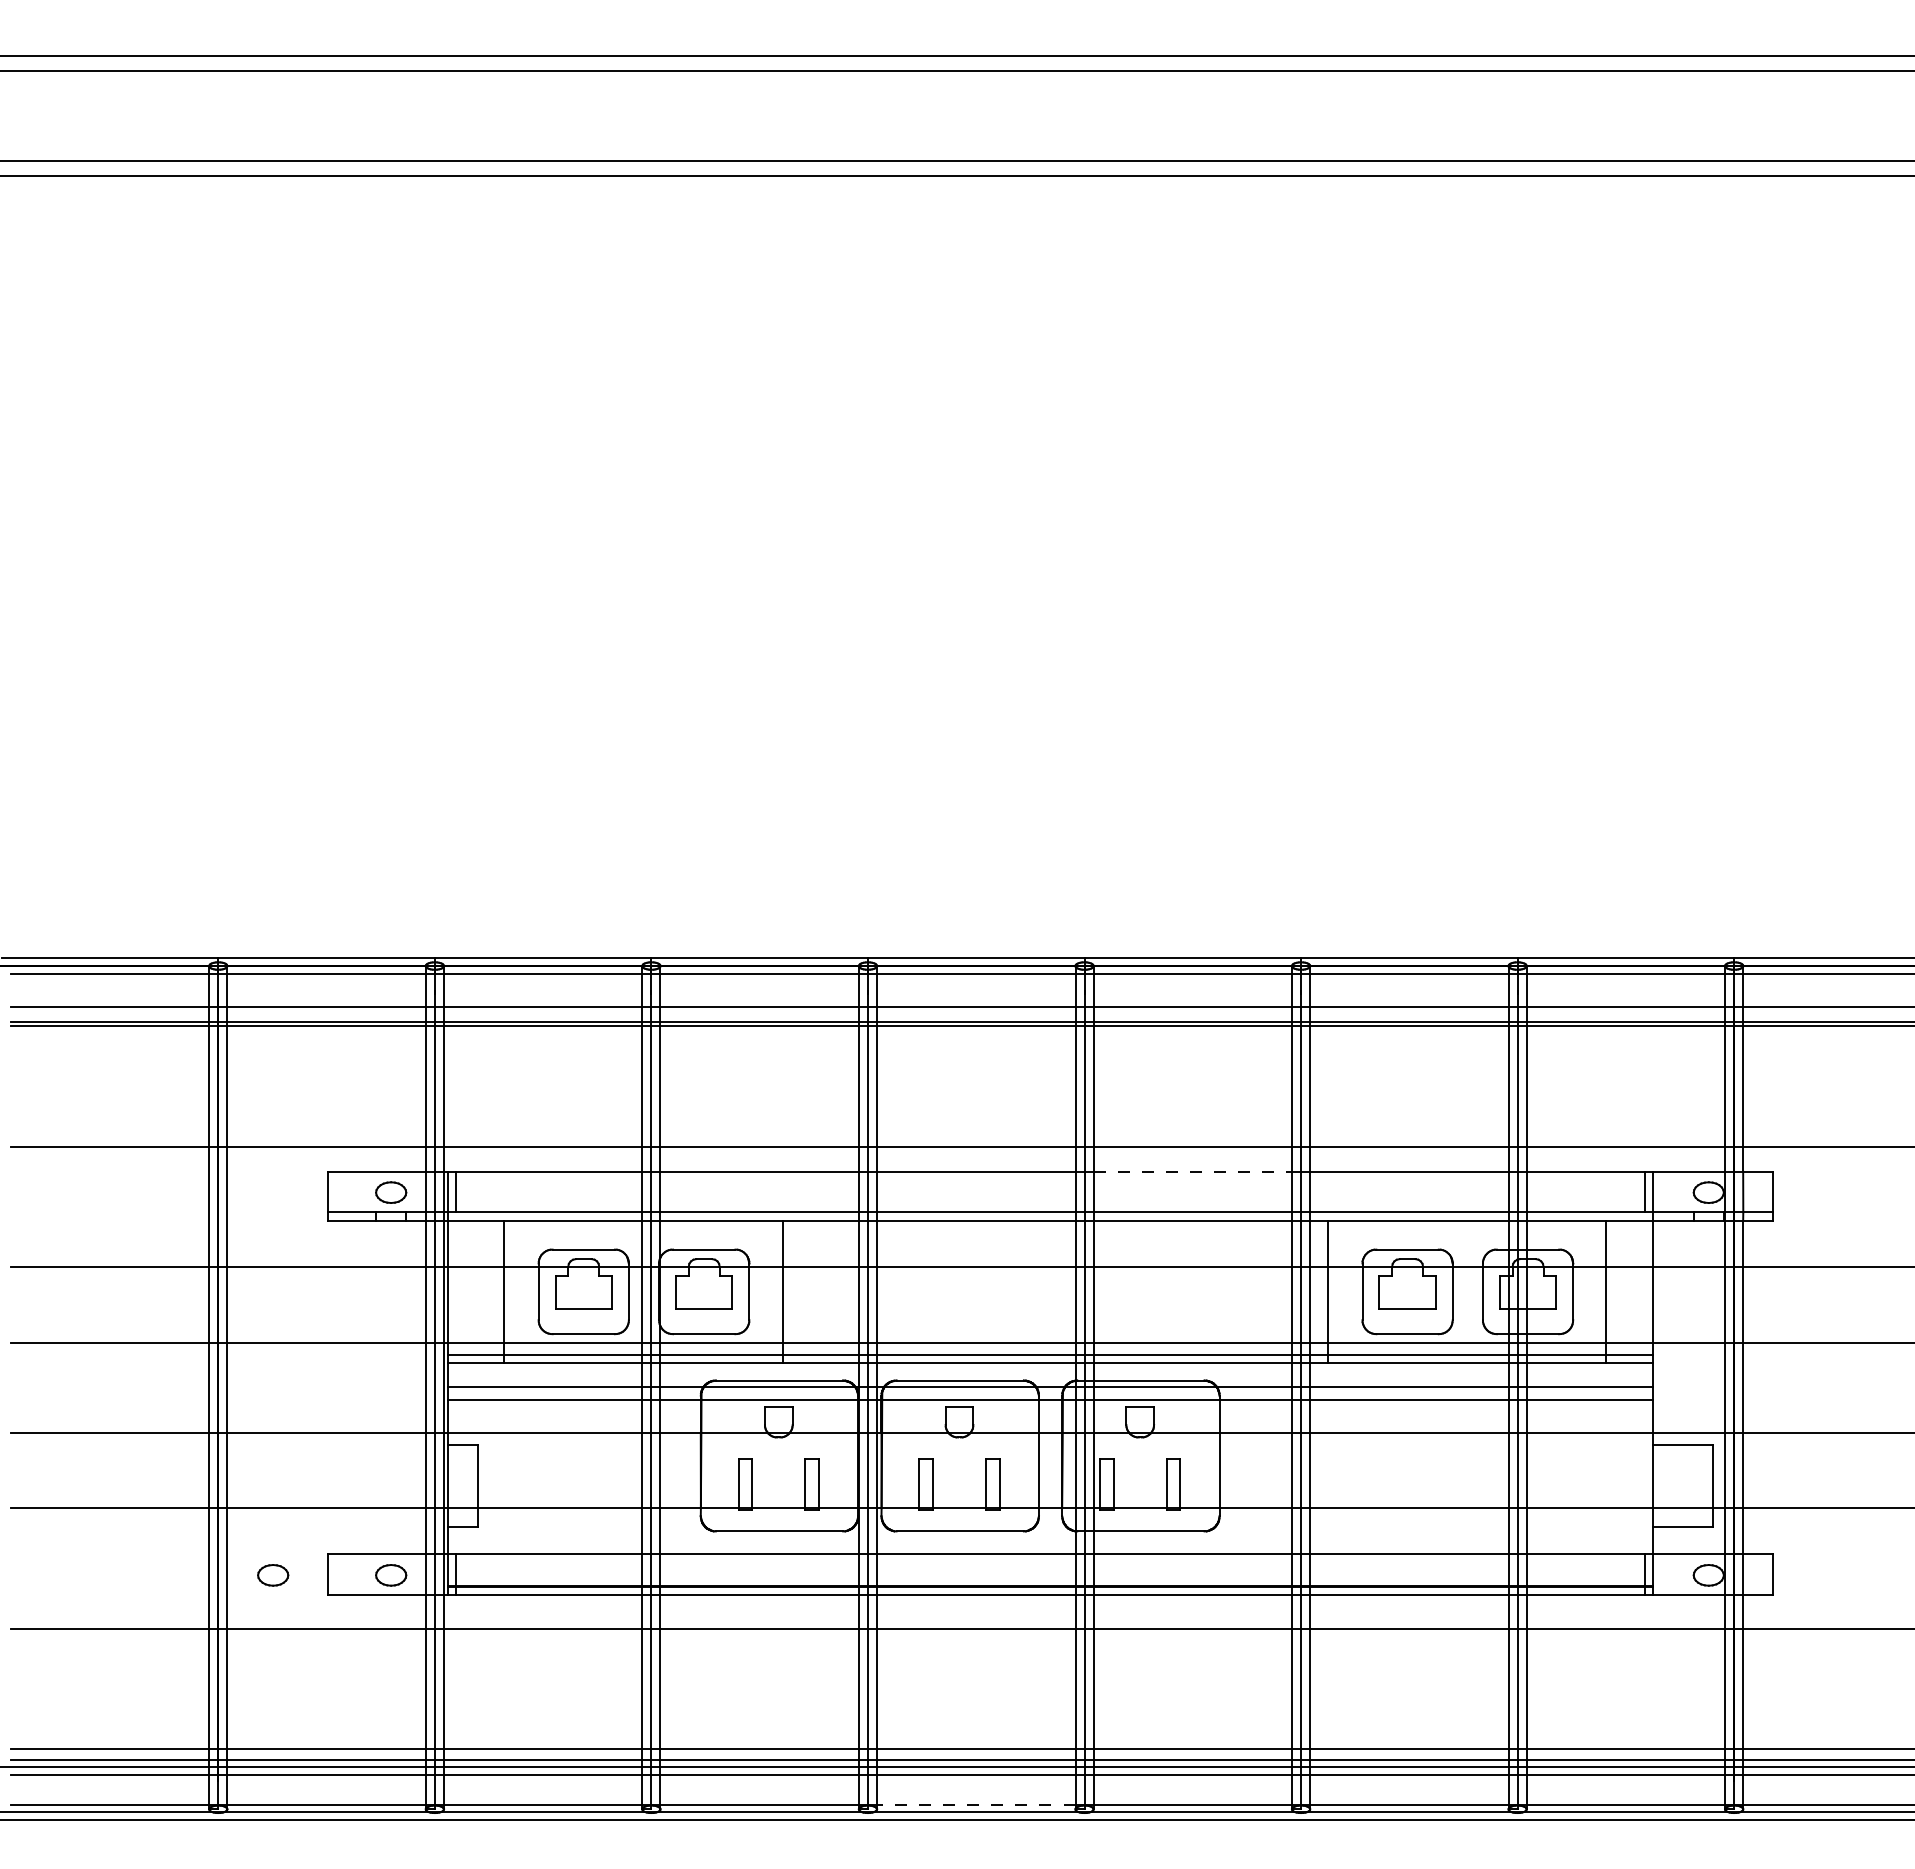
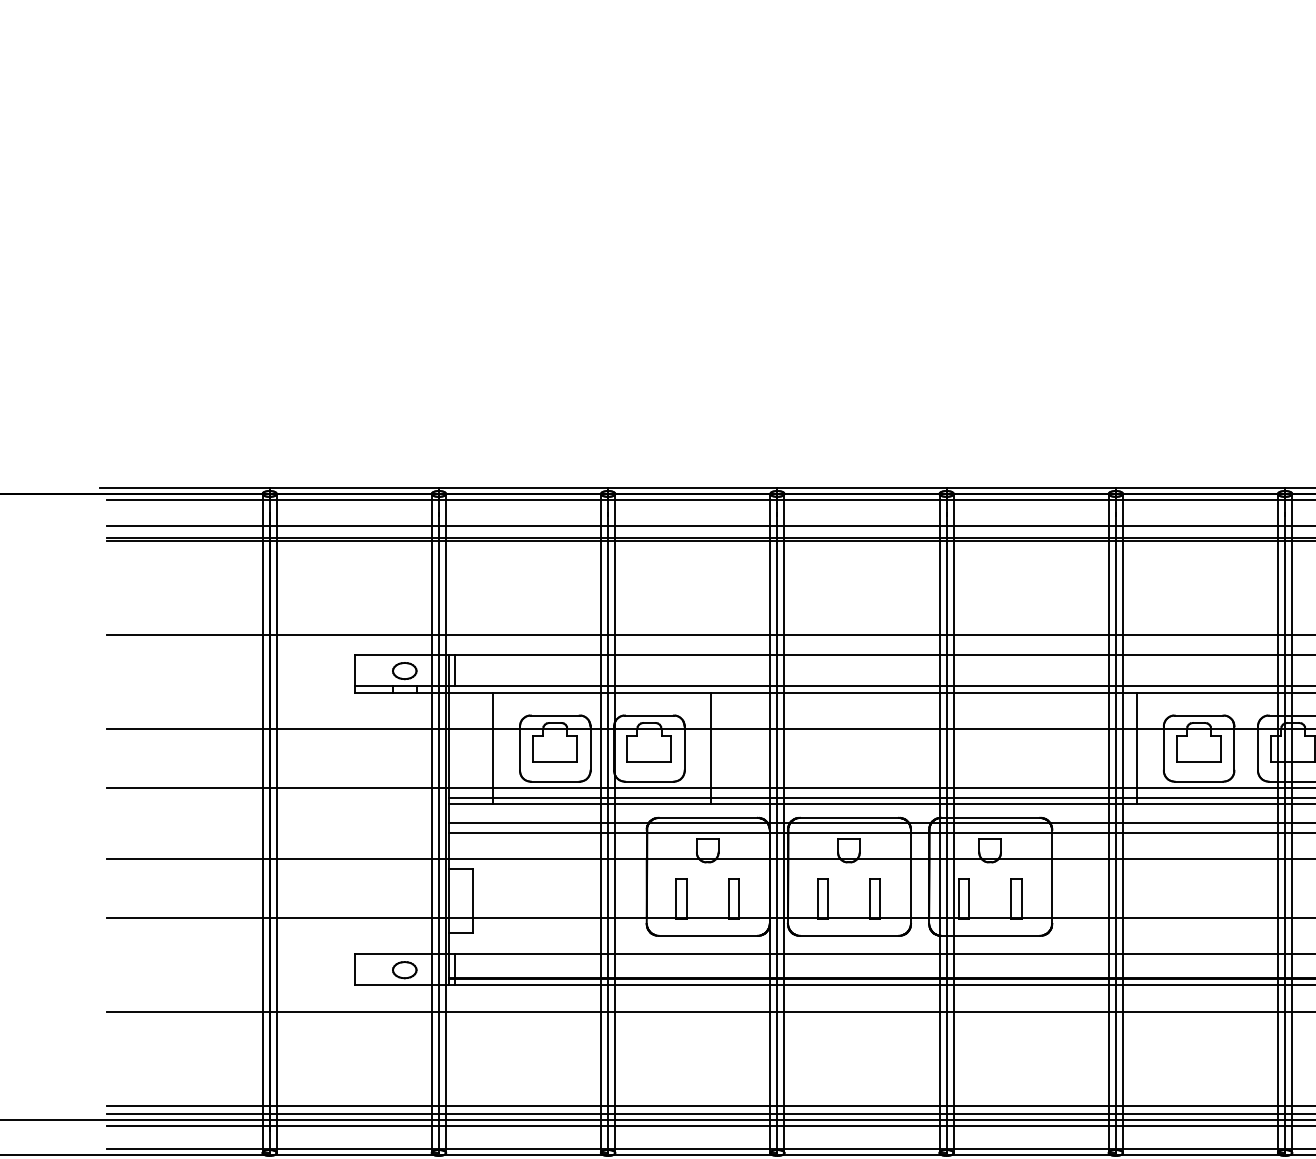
line: (1193, 1171) -> (1031, 654), dashed -> solid
part: (273, 1575) -> (312, 970), removed
line: (975, 1804) -> (861, 1149), dashed -> solid

